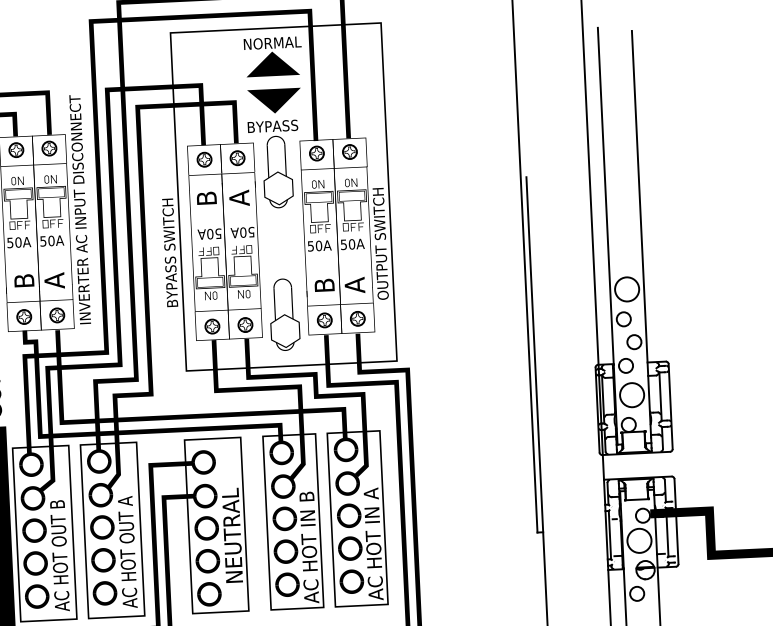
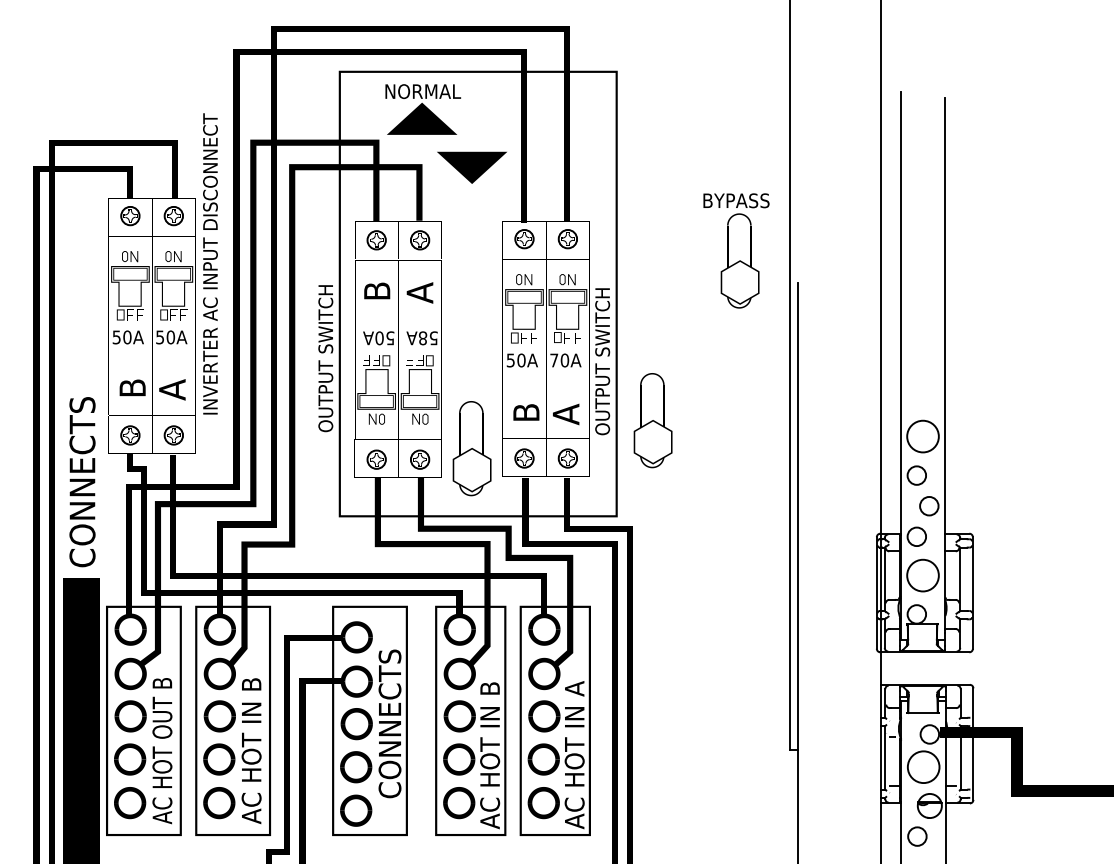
text: (273, 56) -> (423, 109), moved
text: (274, 164) -> (736, 250), moved
text: (80, 209) -> (210, 263), moved
text: (242, 232) -> (422, 337), 50A -> 58A
text: (344, 244) -> (554, 360), 50A -> 70A
text: (169, 251) -> (325, 358), BYPASS SWITCH -> OUTPUT SWITCH
part: (420, 286) -> (652, 420), added
text: (231, 526) -> (389, 723), NEUTRAL -> CONNECTS
text: (127, 552) -> (251, 750), AC HOT OUT A -> AC HOT IN B

